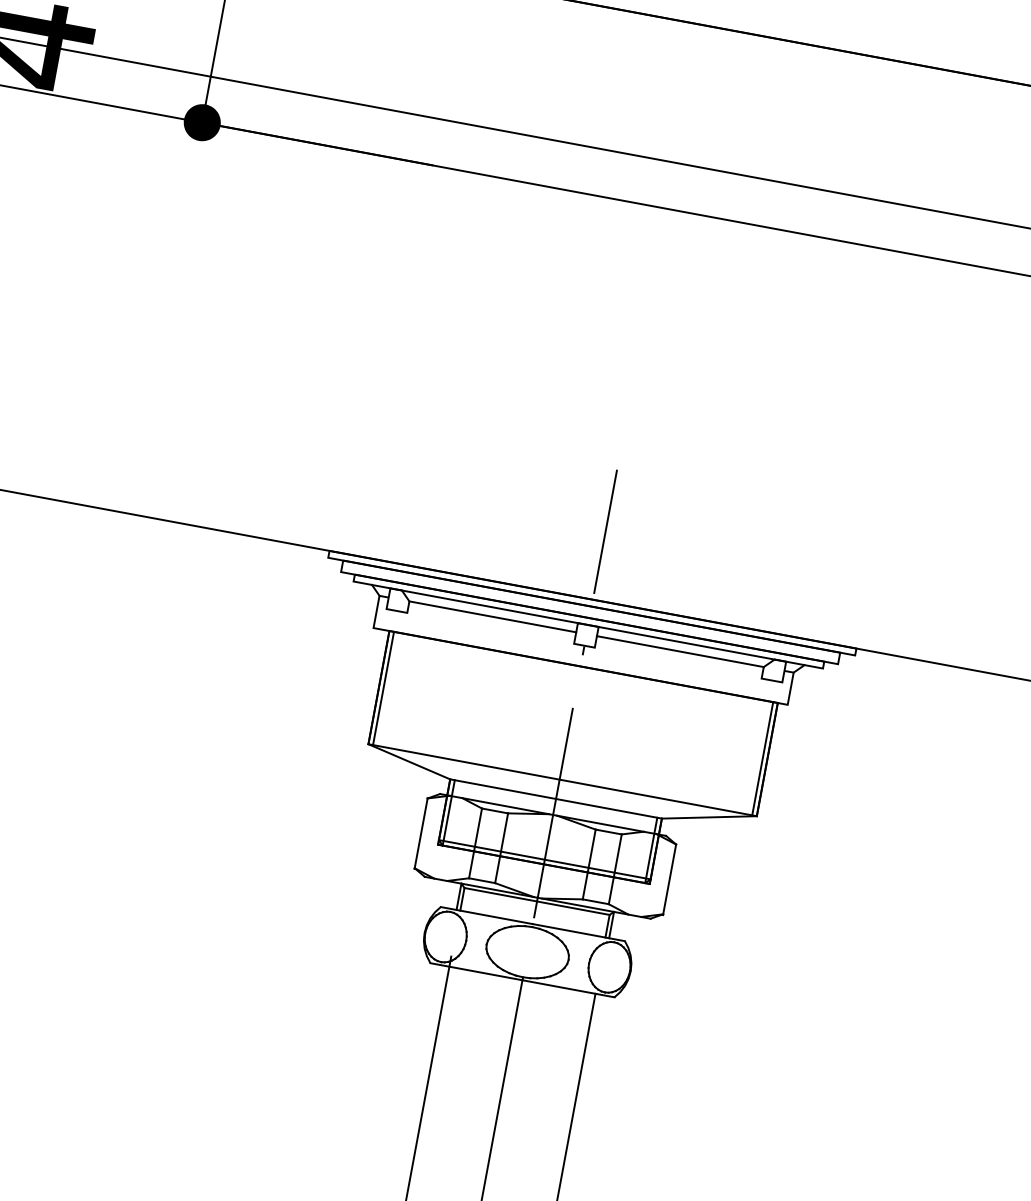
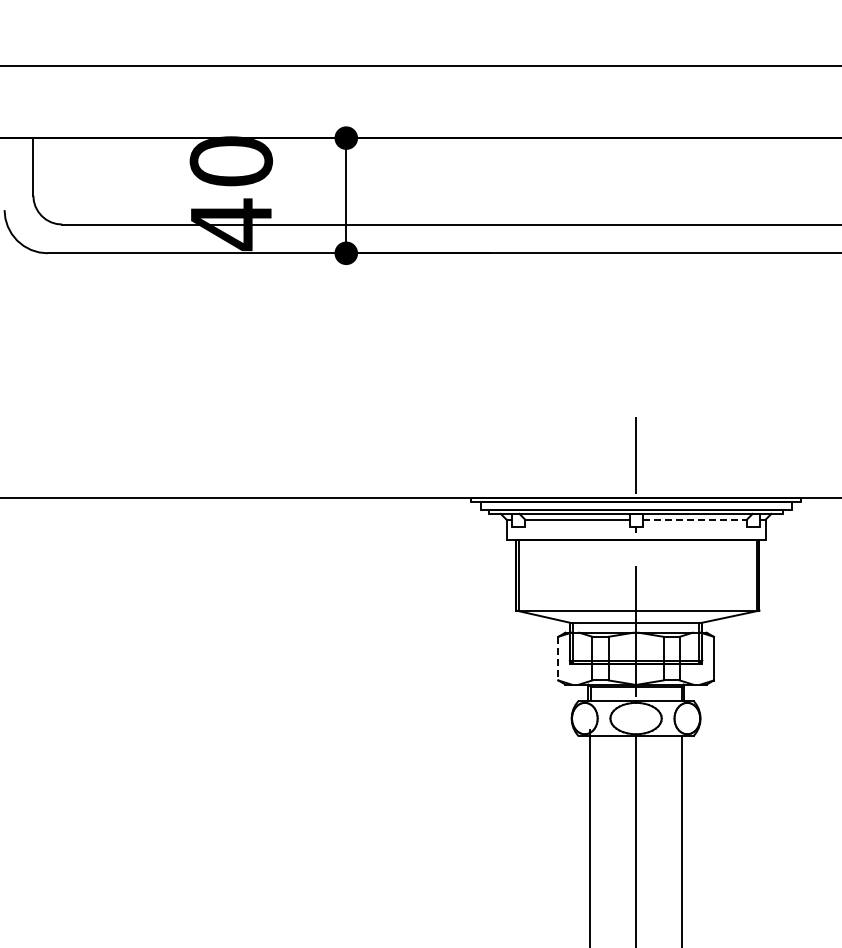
line: (681, 651) -> (695, 519), solid -> dashed
line: (421, 834) -> (558, 659), solid -> dashed

